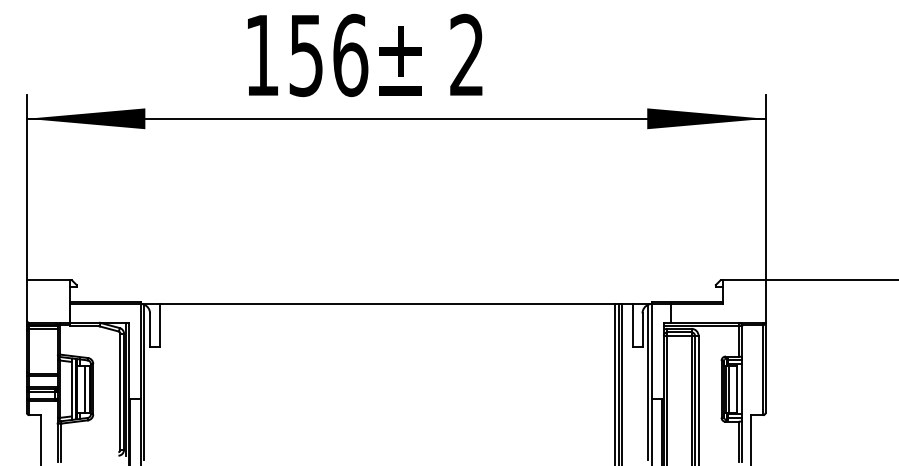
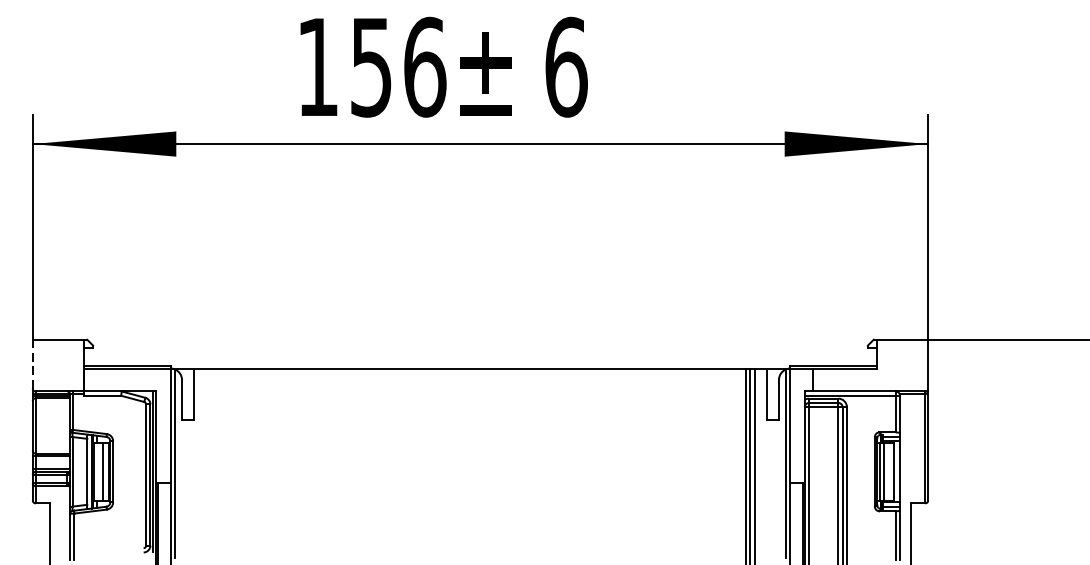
text: (467, 55) -> (566, 67), 2 -> 6
line: (26, 300) -> (32, 364), solid -> dashed

